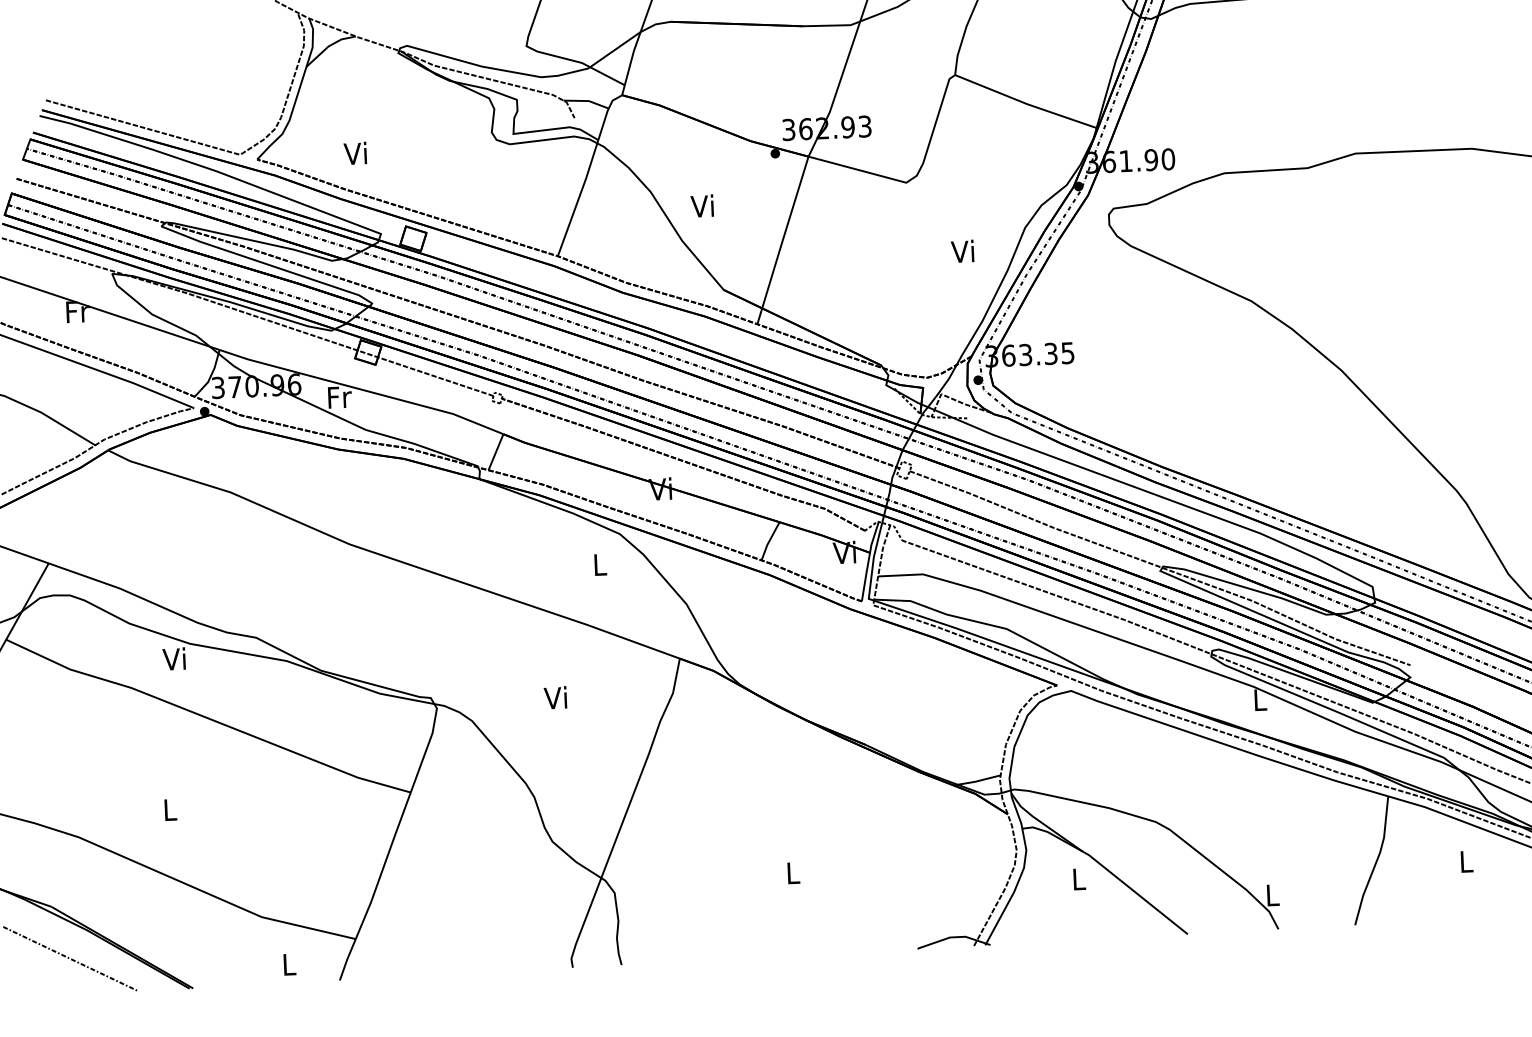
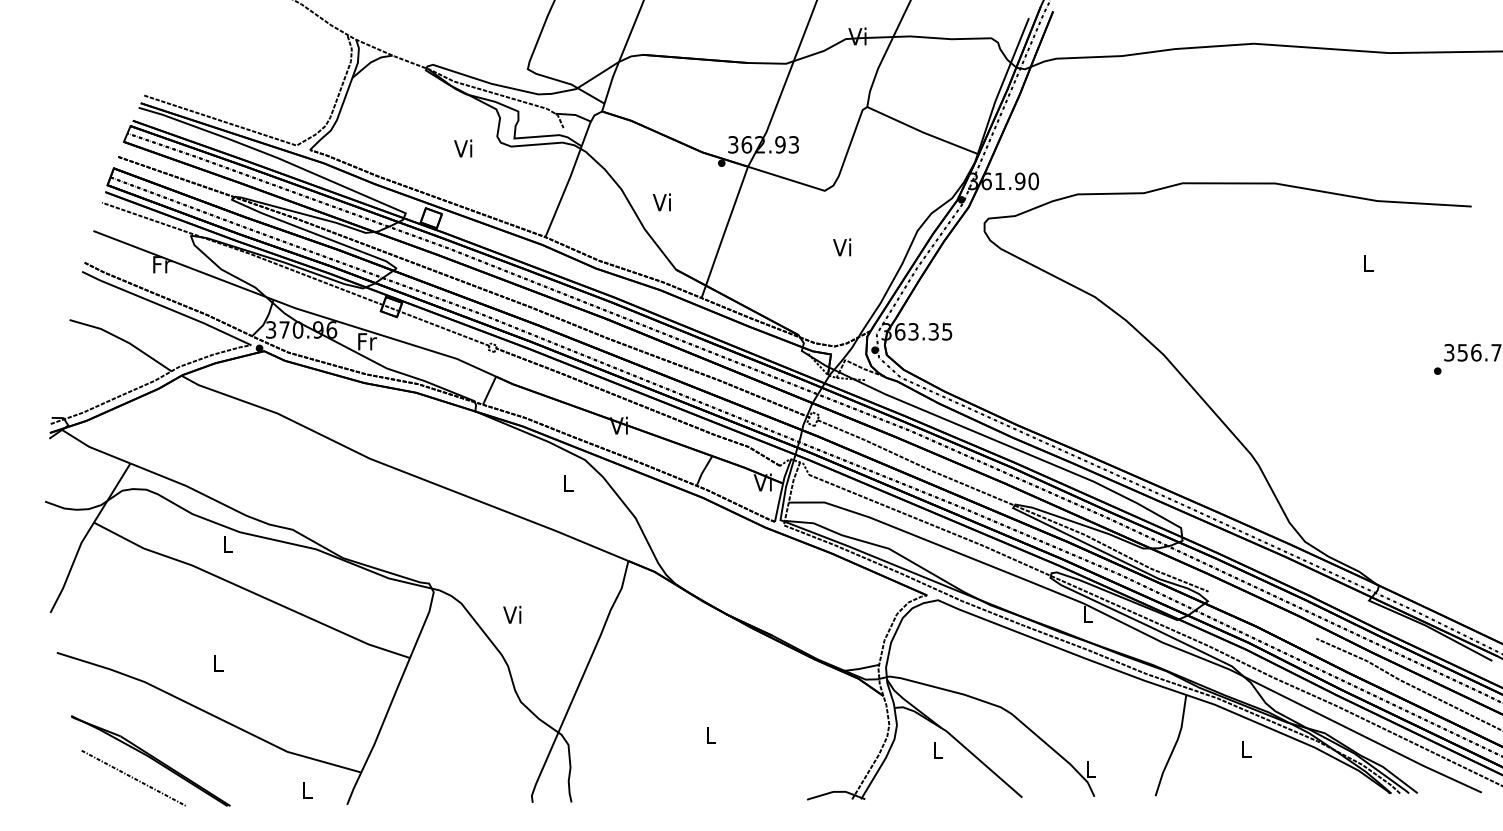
text: (355, 153) -> (463, 148), moved
text: (963, 251) -> (842, 247), moved
text: (173, 658) -> (226, 543), Vi -> L
text: (555, 697) -> (512, 614), moved

